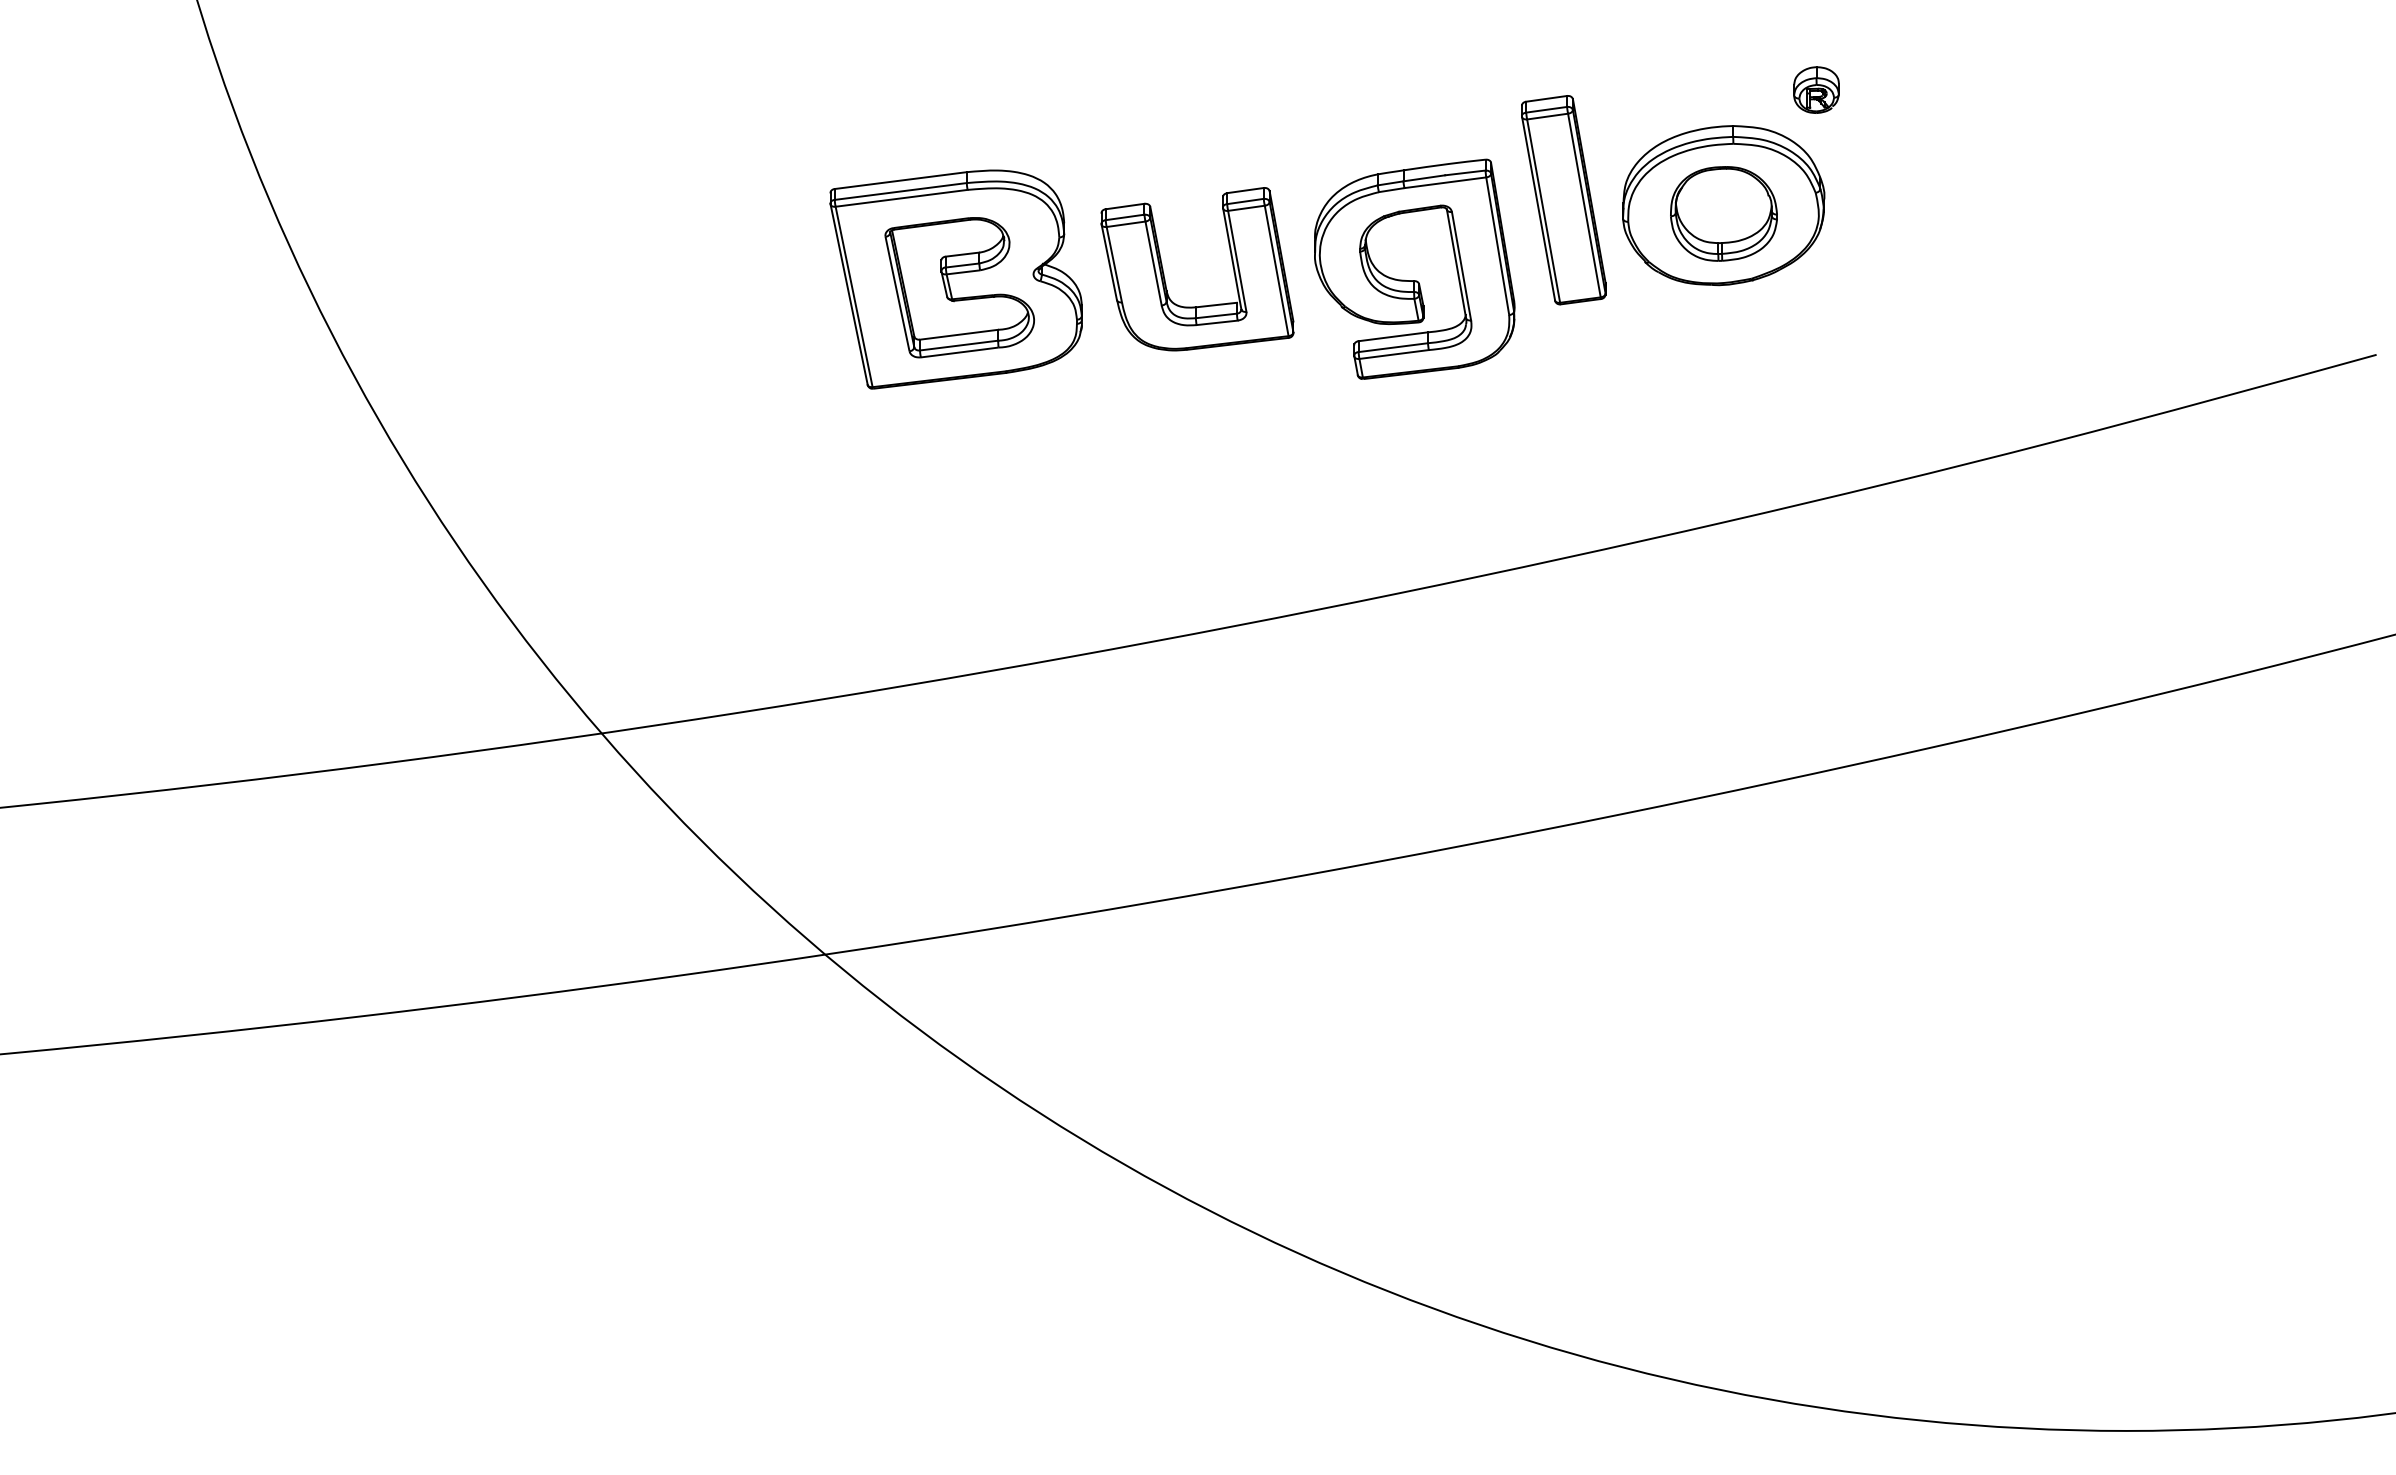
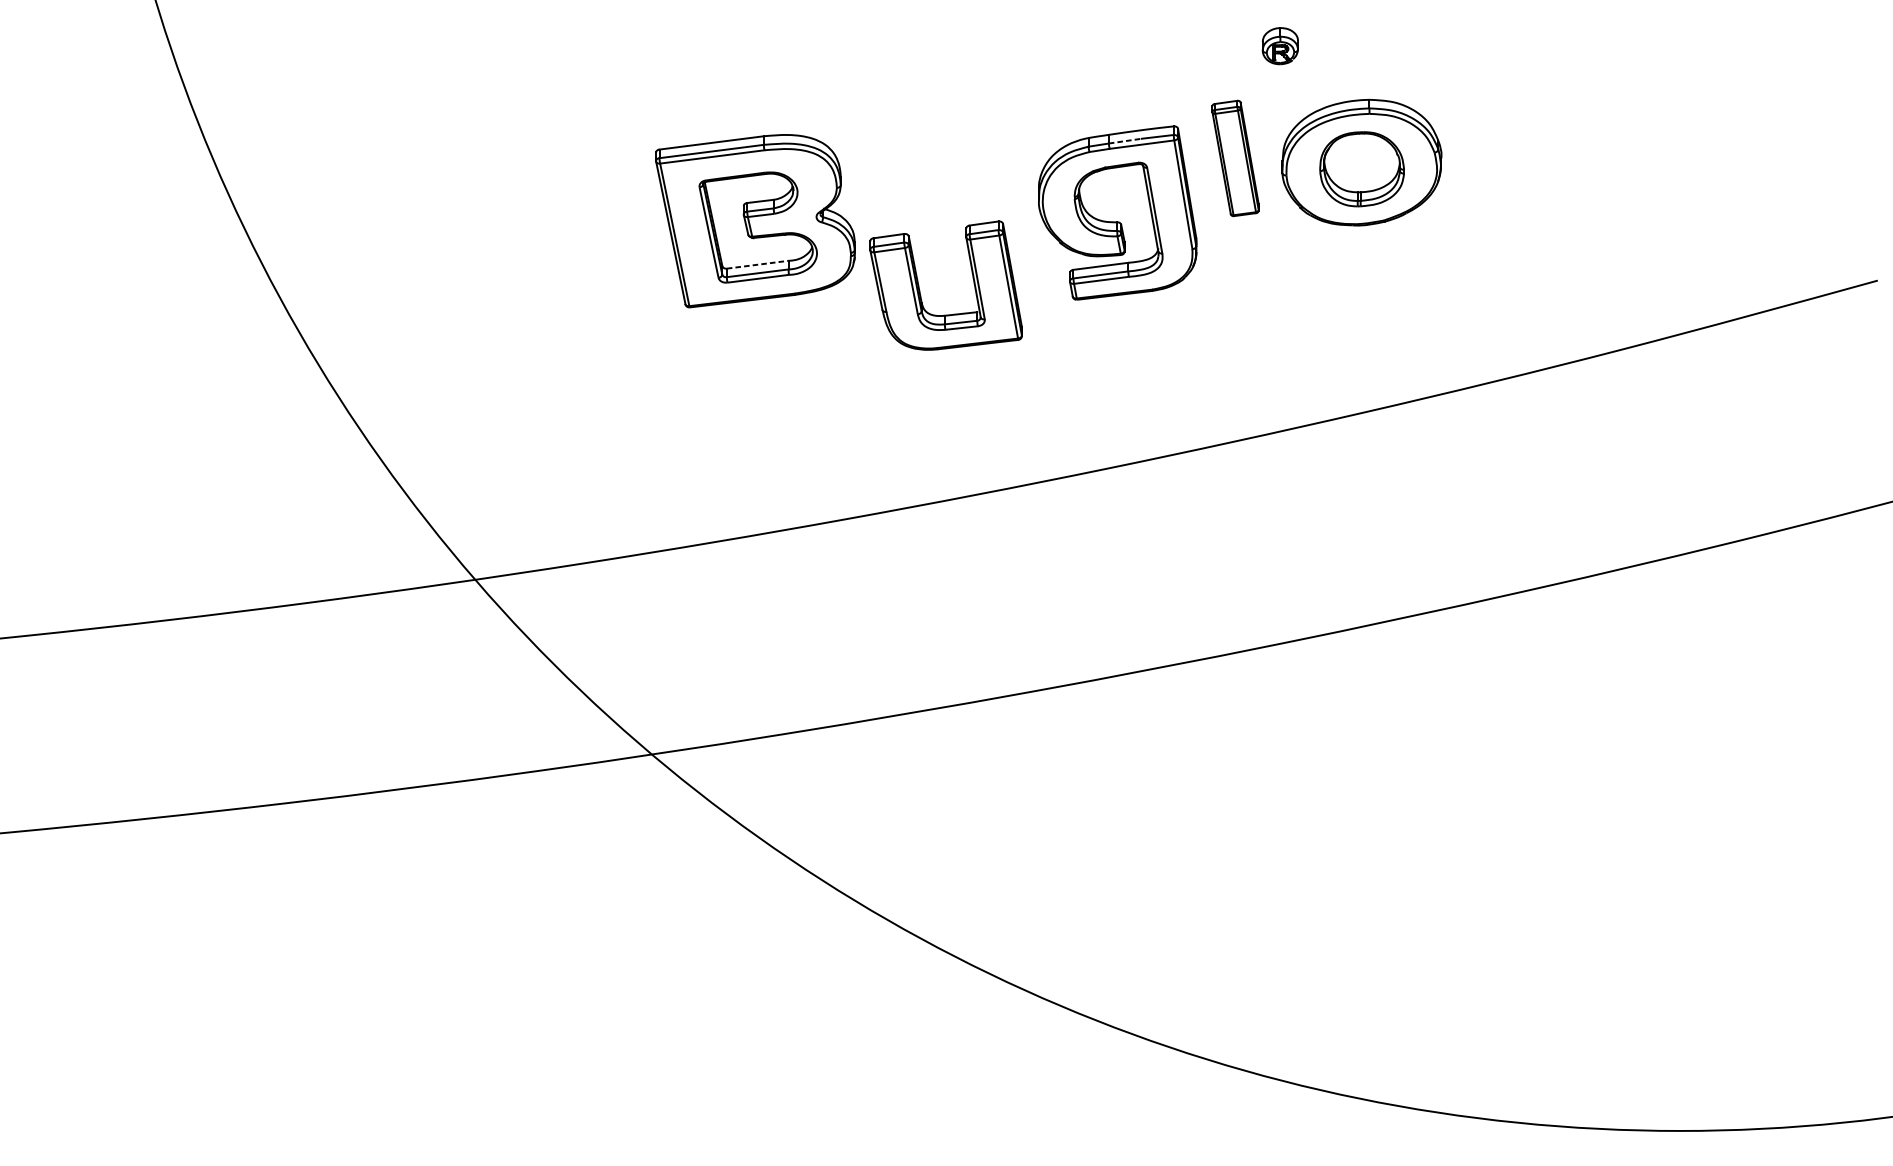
part: (1816, 89) -> (1280, 45), moved
line: (1424, 178) -> (1125, 141), solid -> dashed
part: (1563, 200) -> (1235, 158), size x0.7
part: (1164, 273) -> (920, 289), moved
line: (959, 334) -> (758, 264), solid -> dashed

